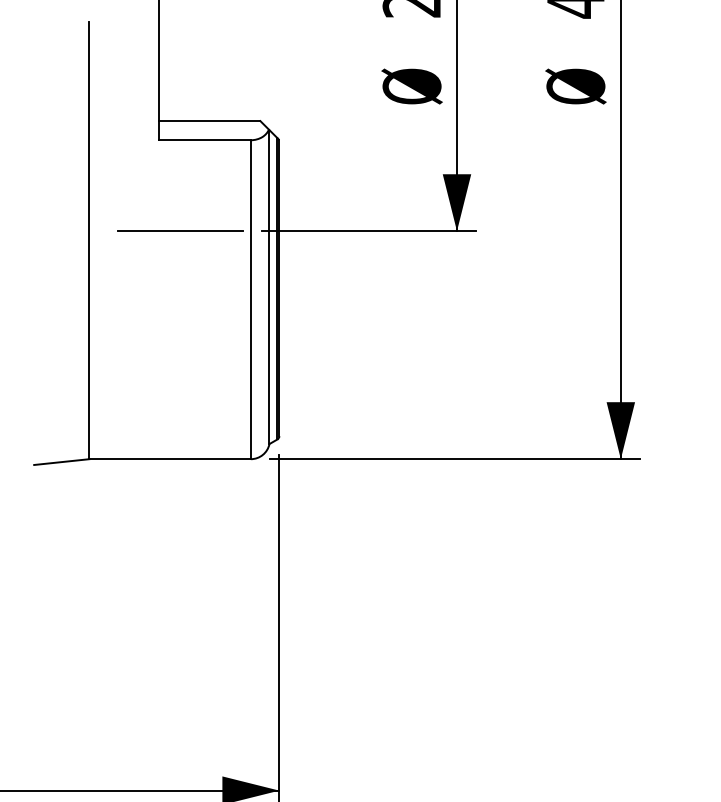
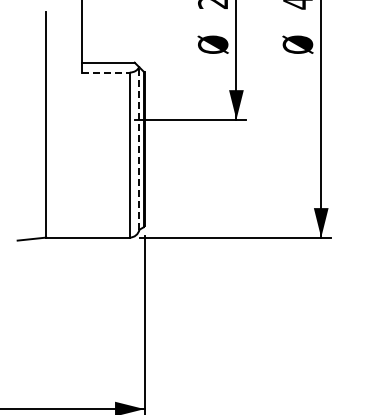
line: (203, 140) -> (105, 72), solid -> dashed
line: (180, 230) -> (93, 119), removed
line: (269, 286) -> (139, 148), solid -> dashed

